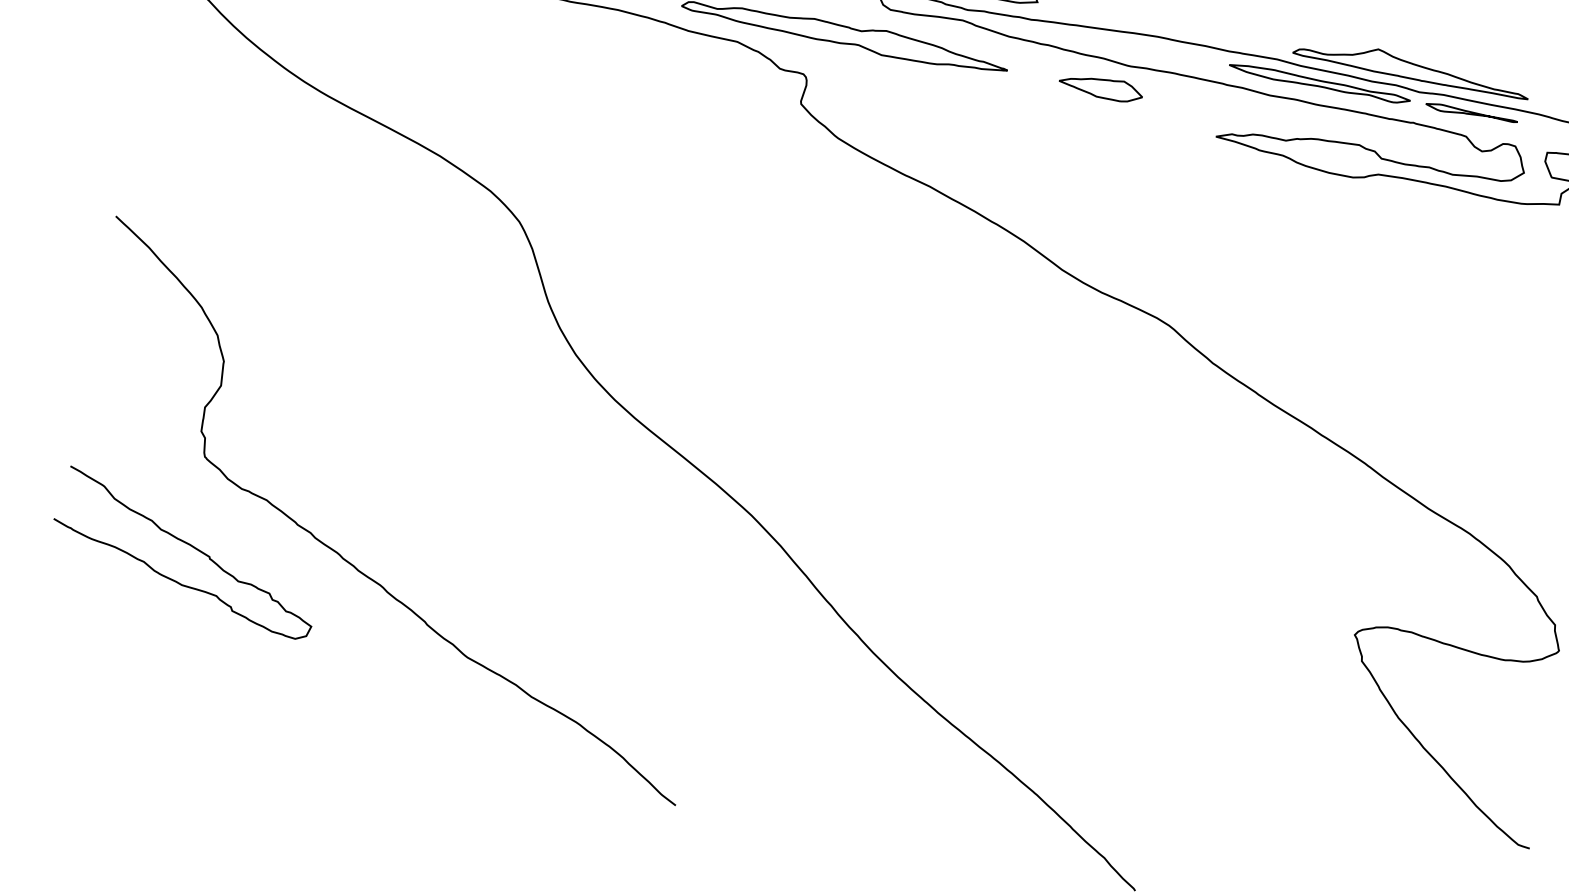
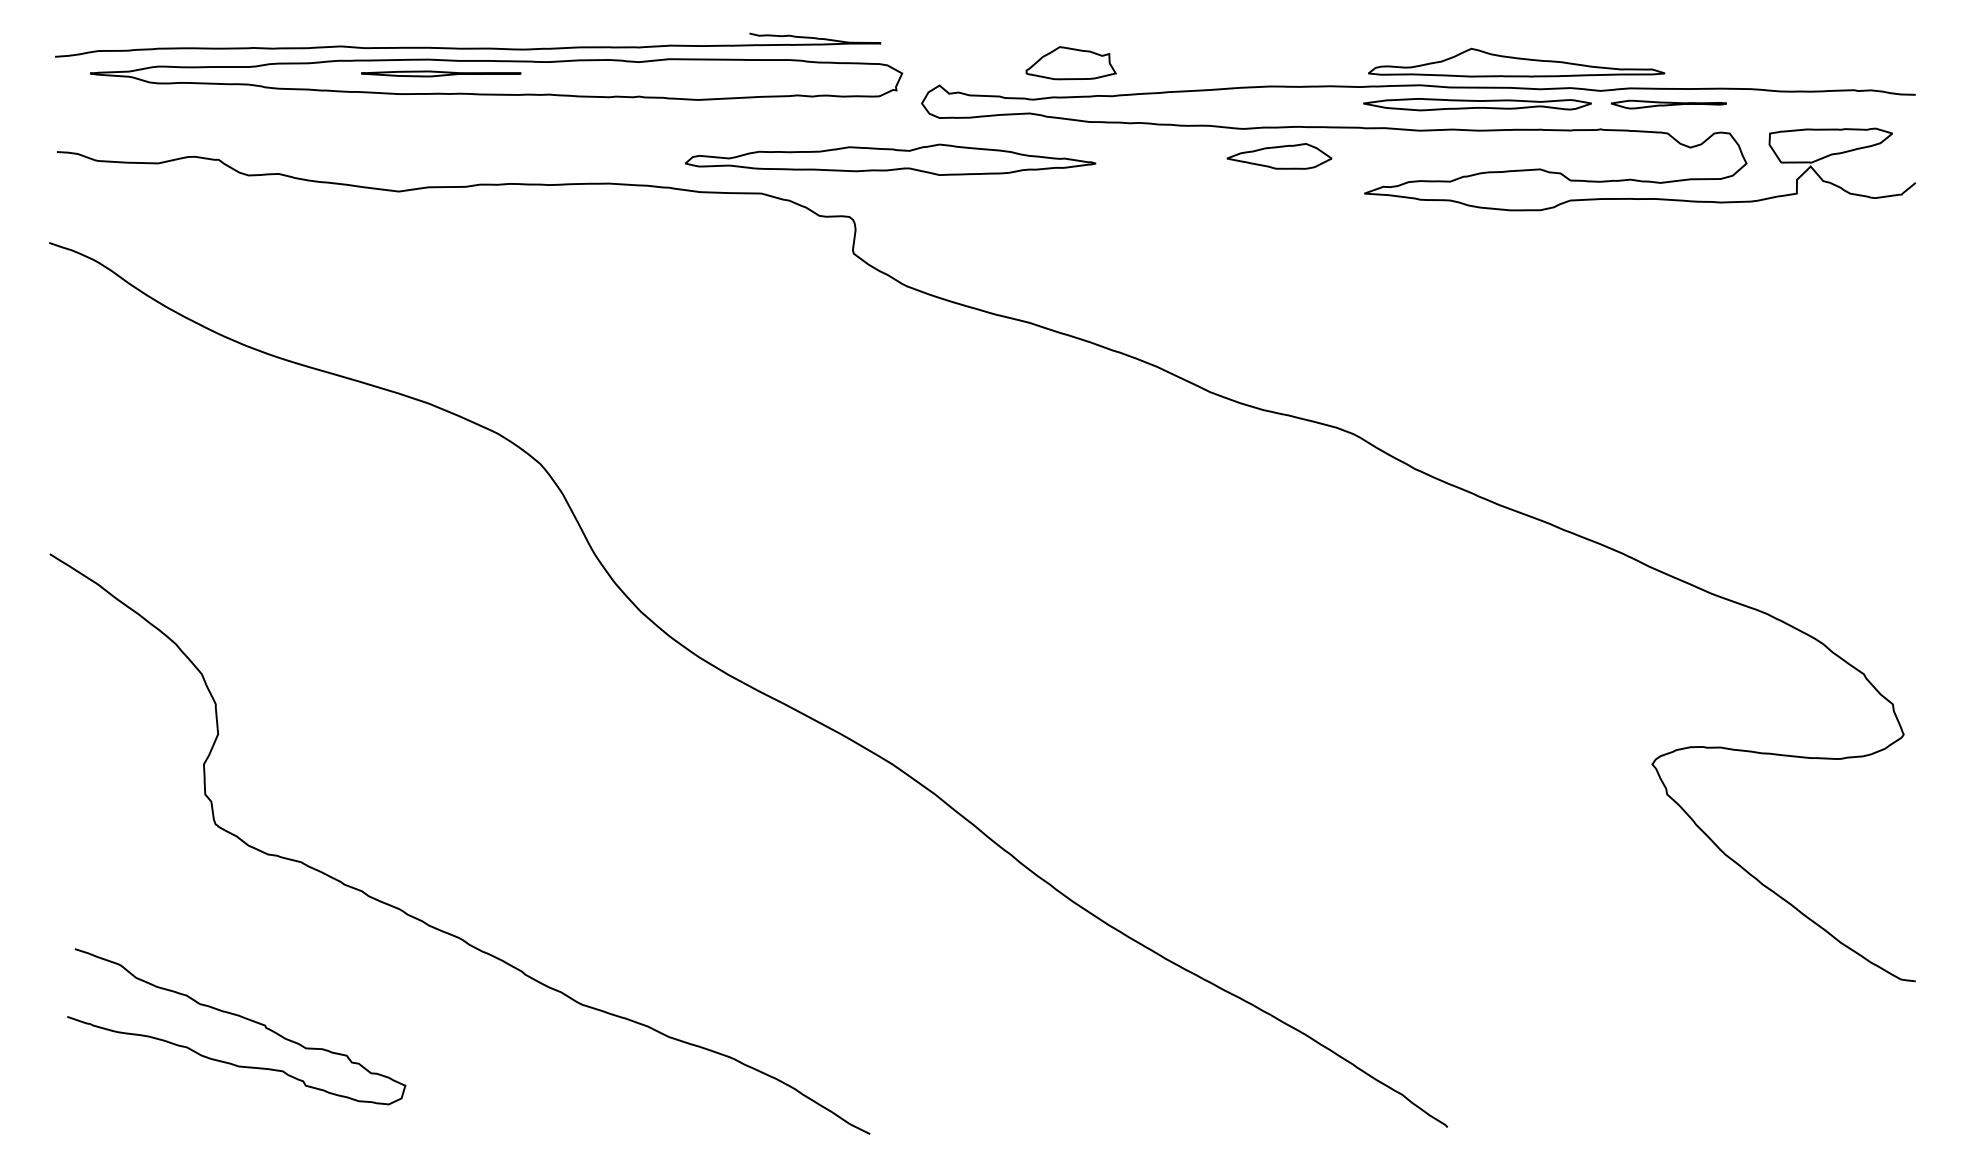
part: (1412, 67) -> (1516, 62), moved
part: (1101, 87) -> (1279, 156), moved
curve: (191, 546) -> (240, 1017), moved

